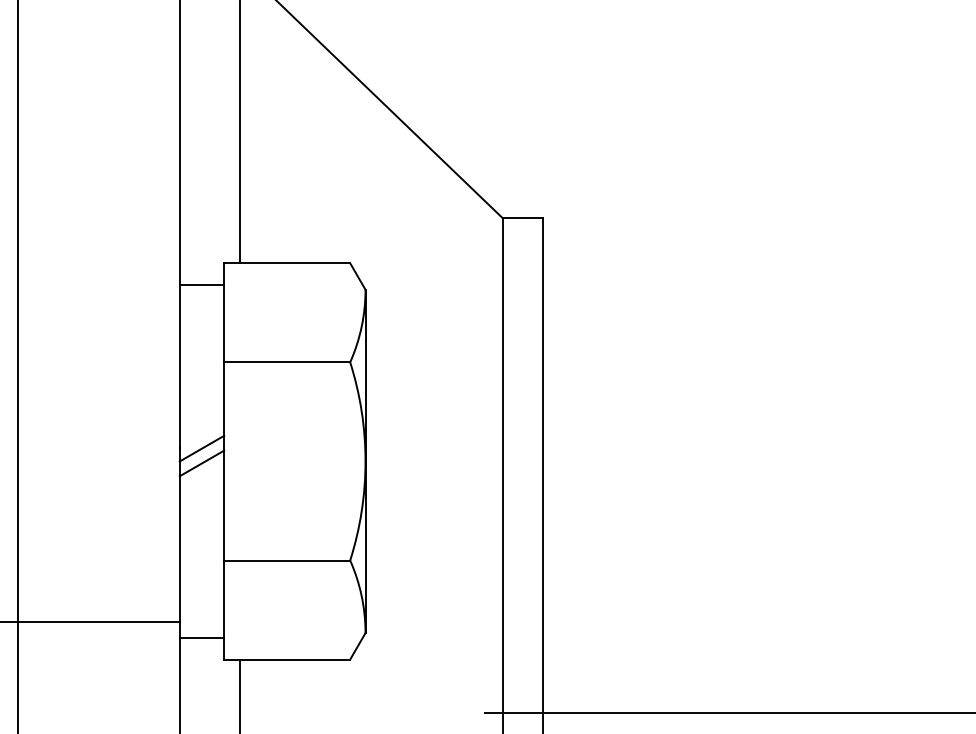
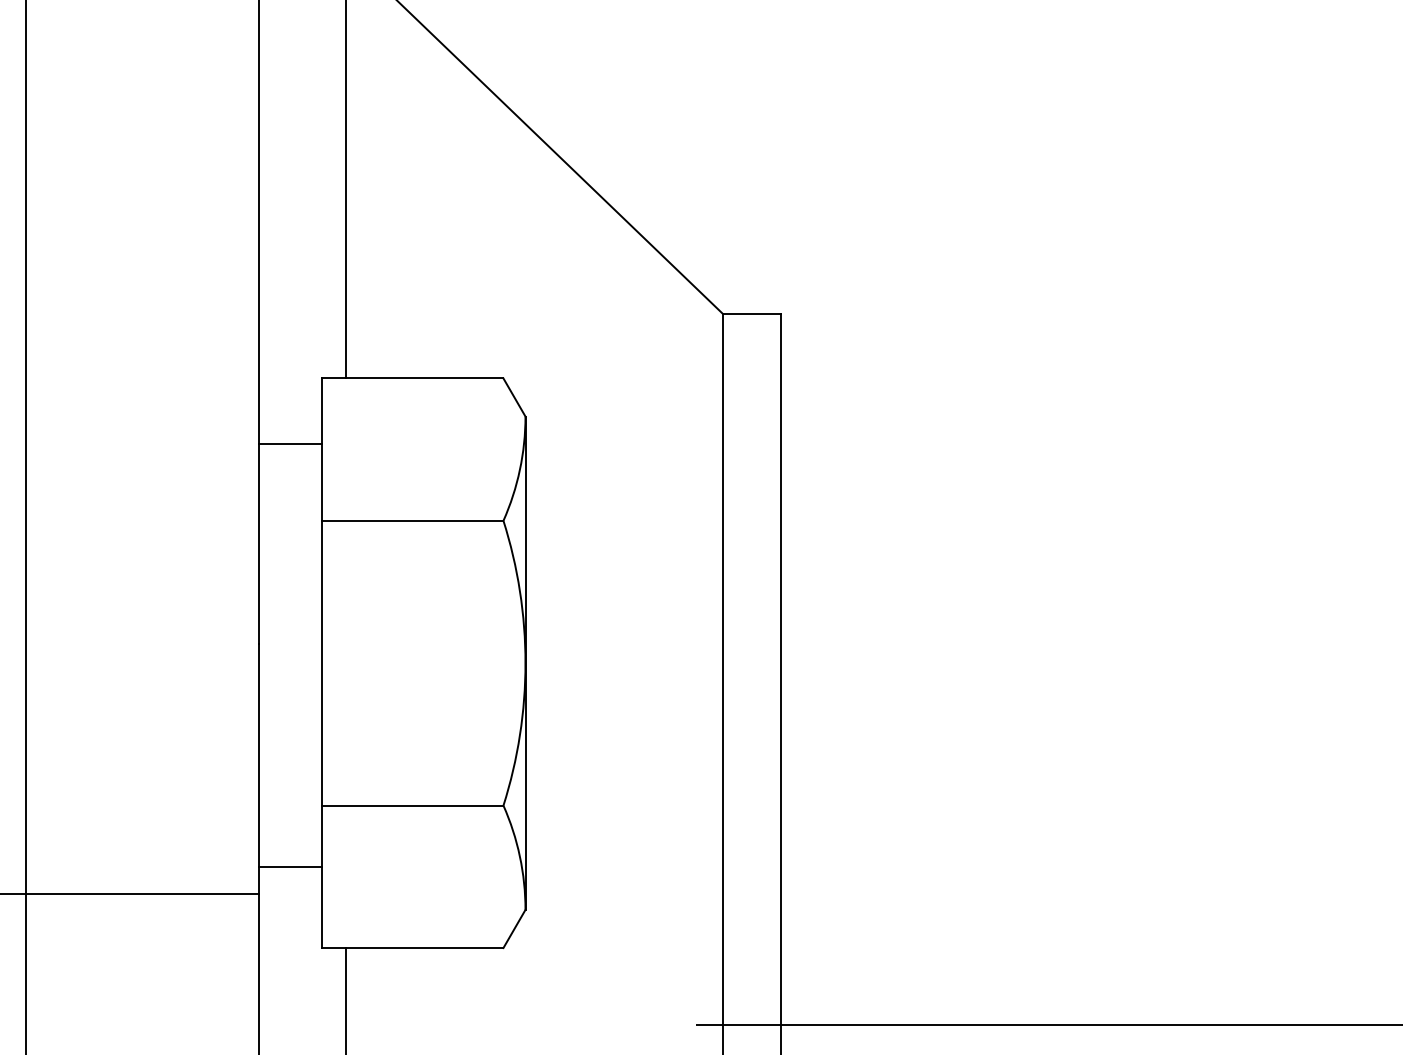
line: (201, 284) -> (289, 443), moved
line: (201, 448) -> (289, 644), removed
line: (201, 463) -> (289, 666), removed
line: (201, 638) -> (289, 867), moved

